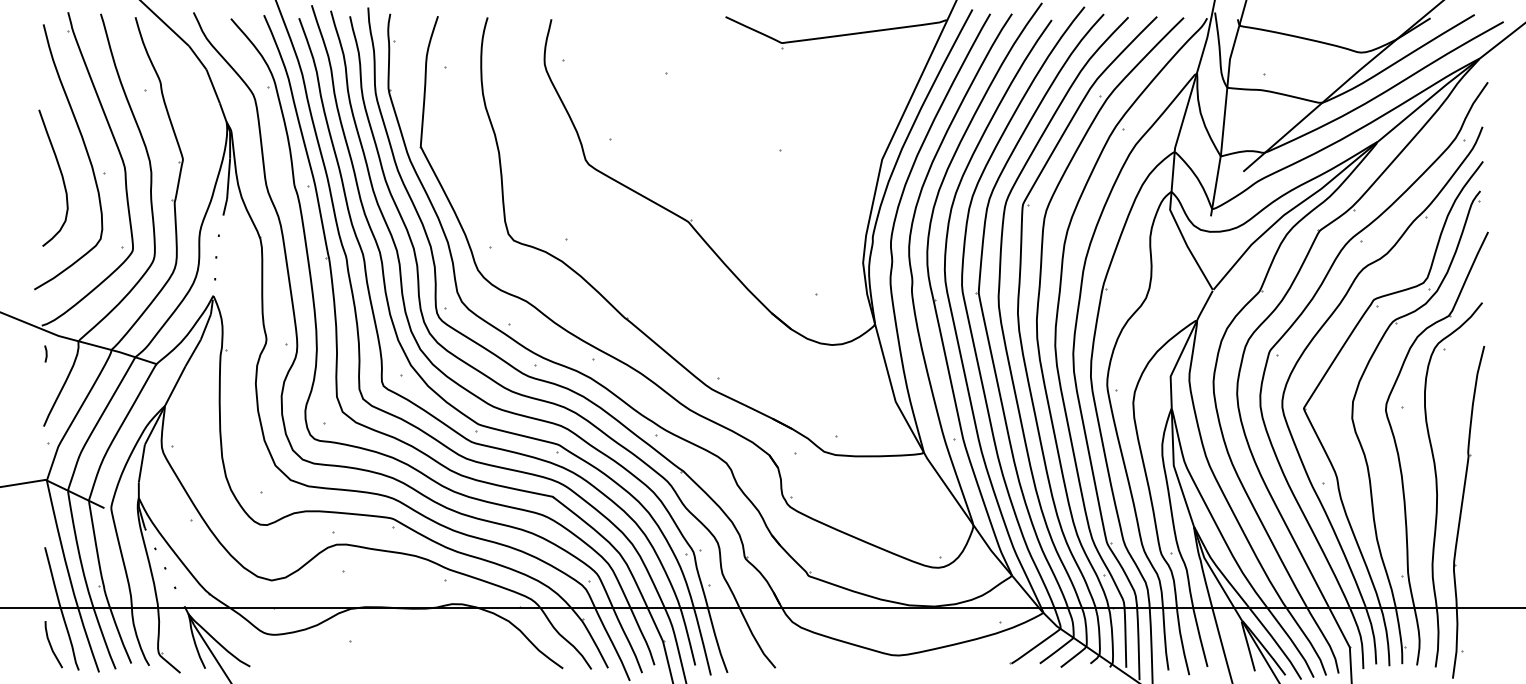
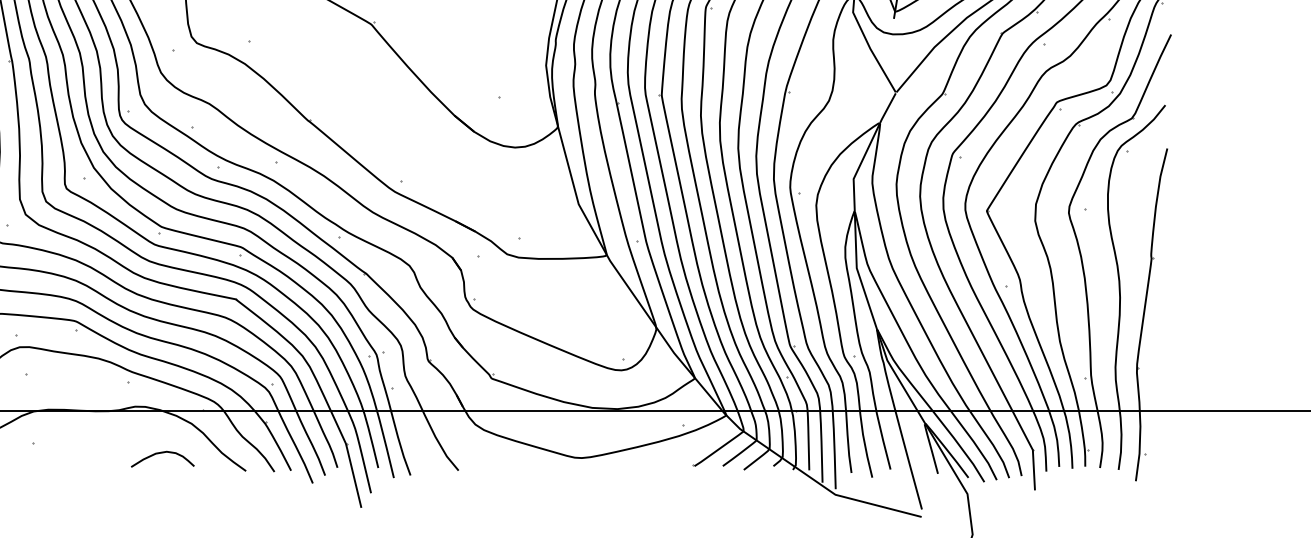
curve: (477, 651) -> (160, 454), added

